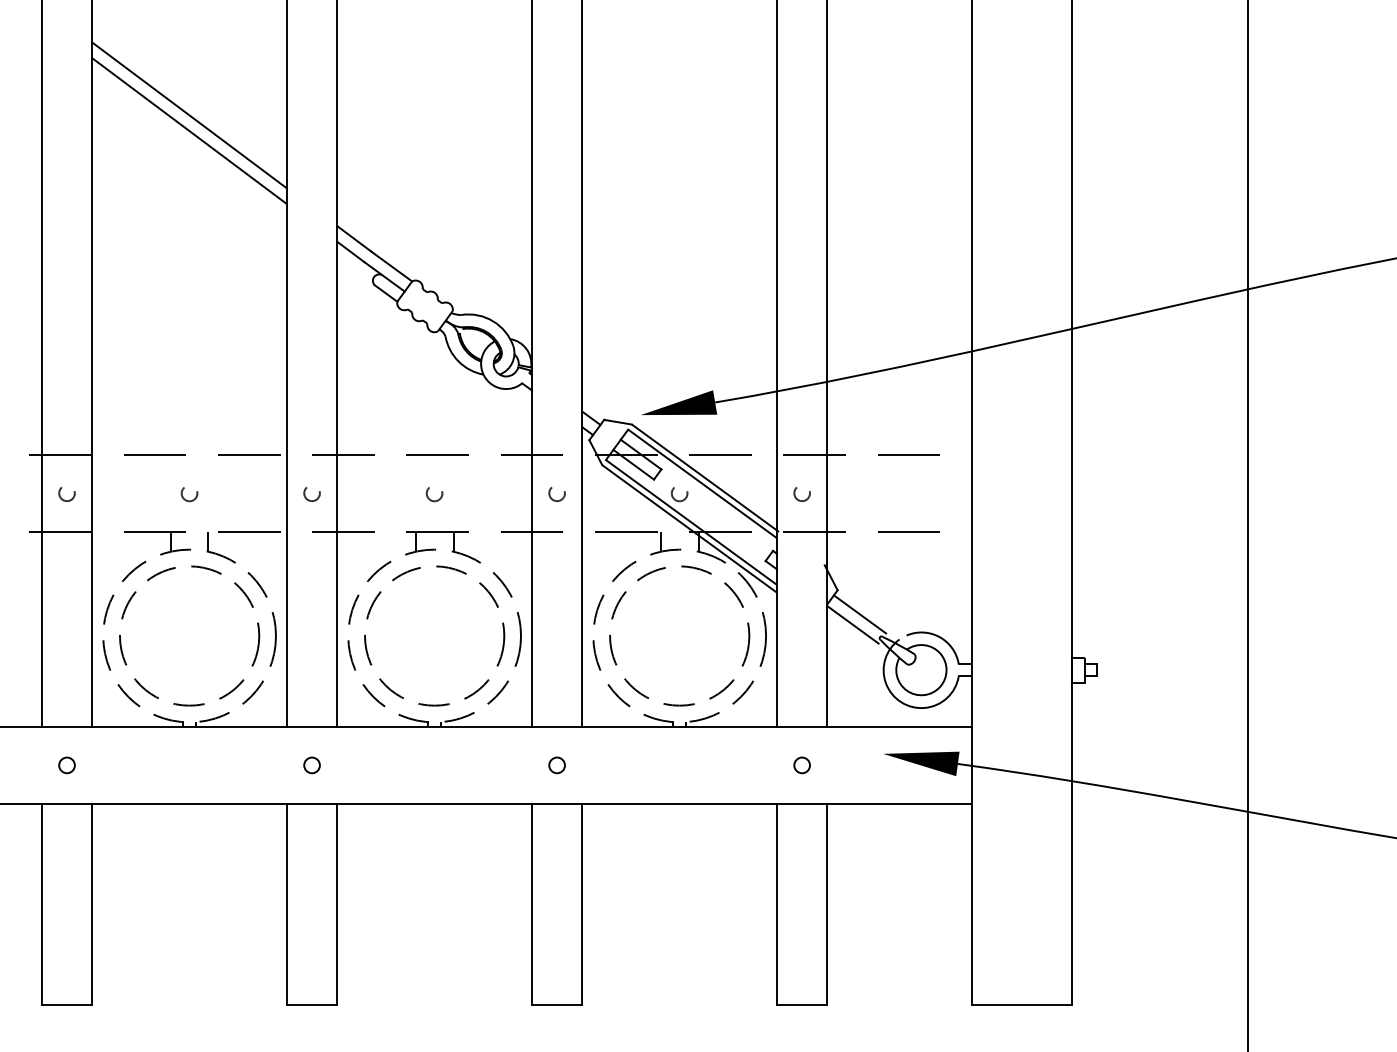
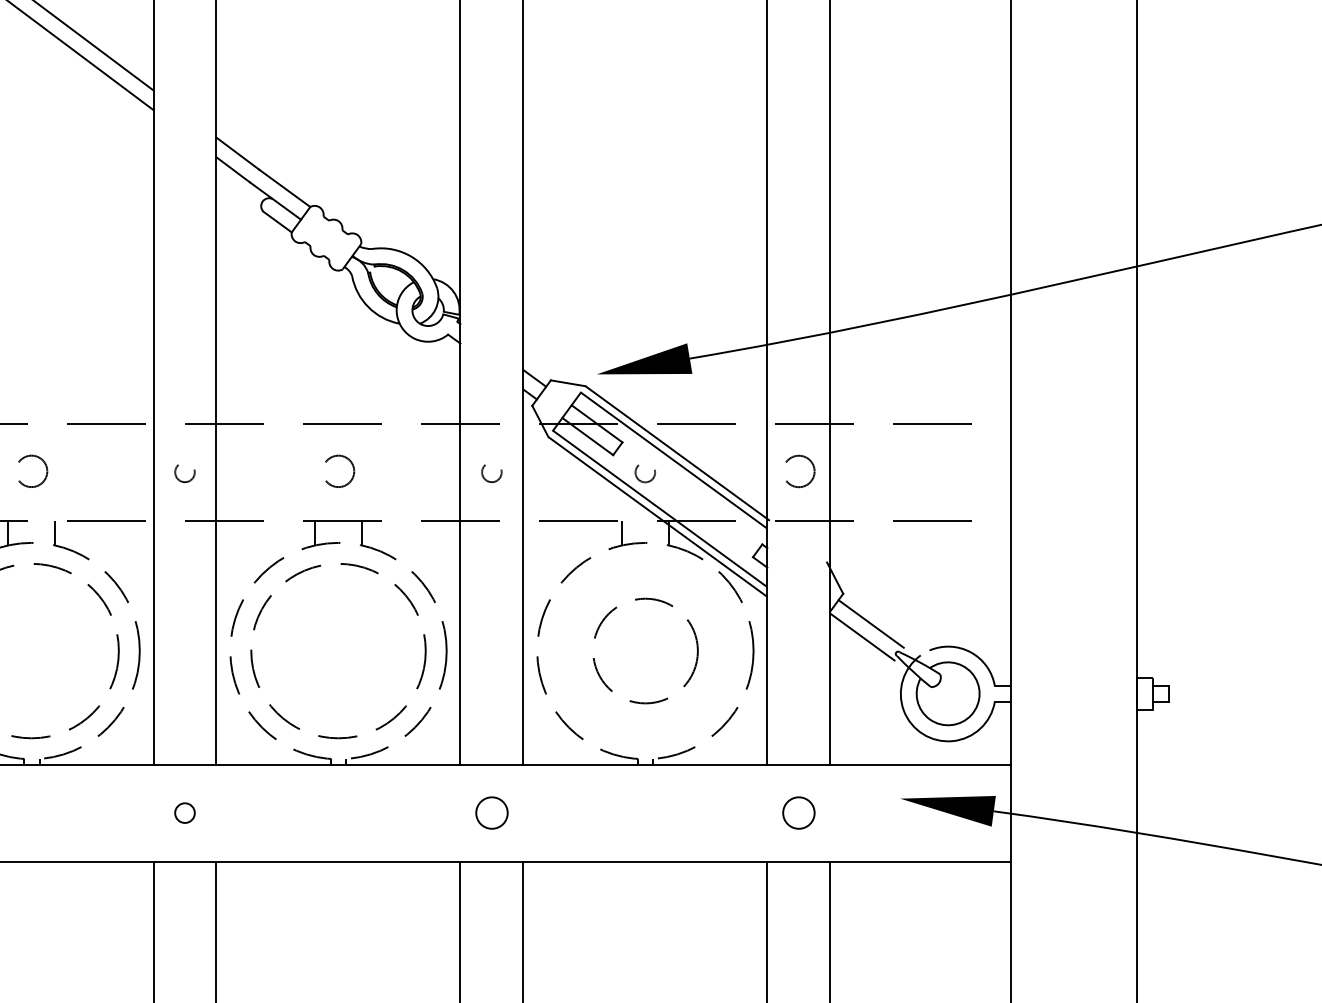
circle: (189, 494) -> (31, 473), size x1.6
circle: (434, 494) -> (338, 473), size x1.6
circle: (801, 494) -> (797, 473), size x1.6
circle: (679, 635) -> (645, 650), size x0.6
circle: (556, 765) -> (491, 813), size x1.6
circle: (801, 765) -> (797, 813), size x1.6

